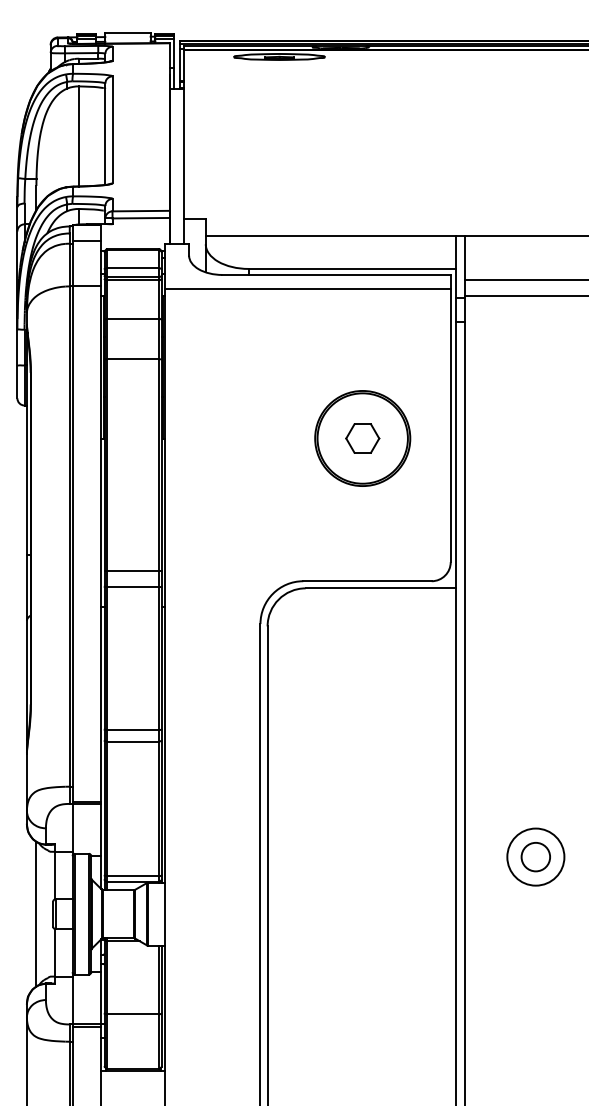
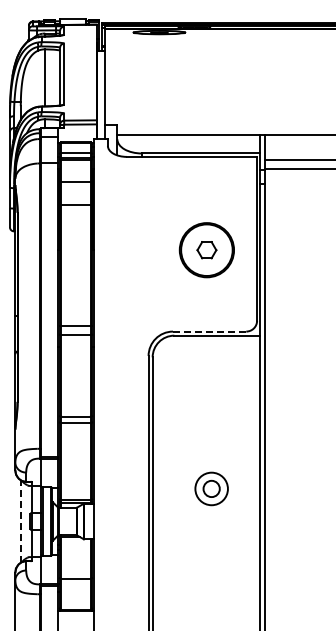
line: (307, 288) -> (175, 164), removed
line: (367, 581) -> (209, 331), solid -> dashed
part: (535, 856) -> (211, 488), moved
line: (35, 914) -> (20, 521), solid -> dashed

